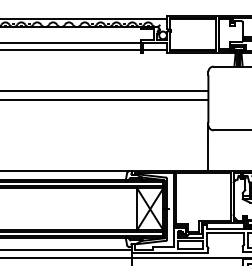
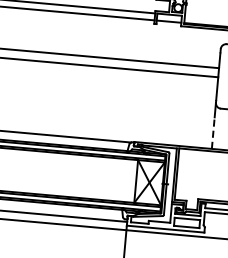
line: (208, 155) -> (213, 133), solid -> dashed

